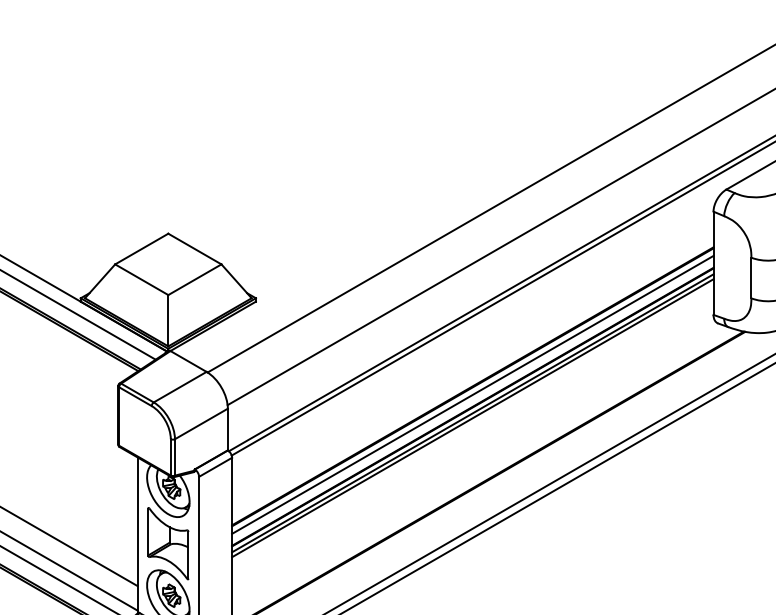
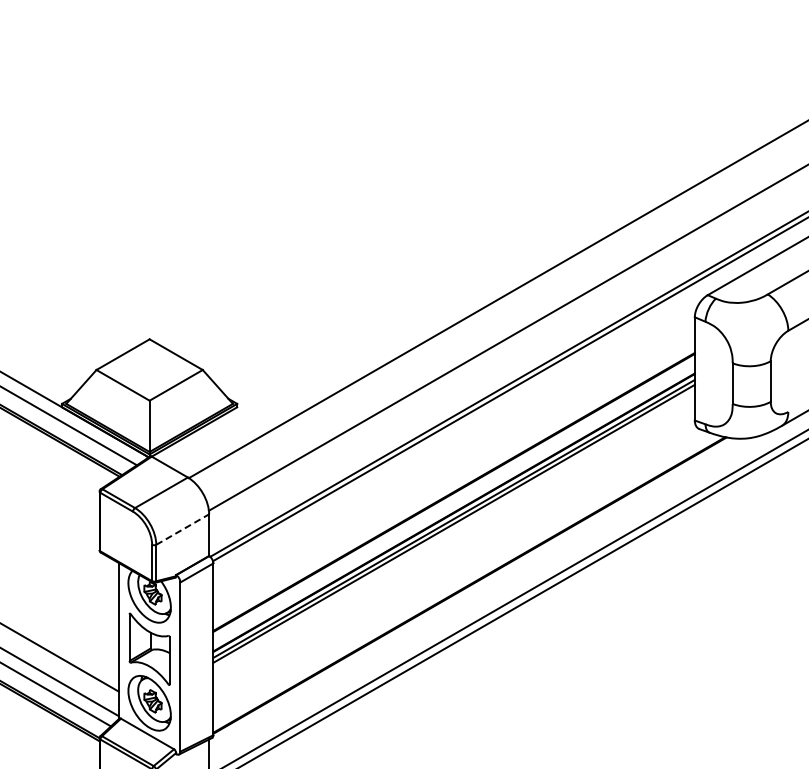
line: (472, 394) -> (453, 500), removed
line: (201, 423) -> (182, 529), solid -> dashed

